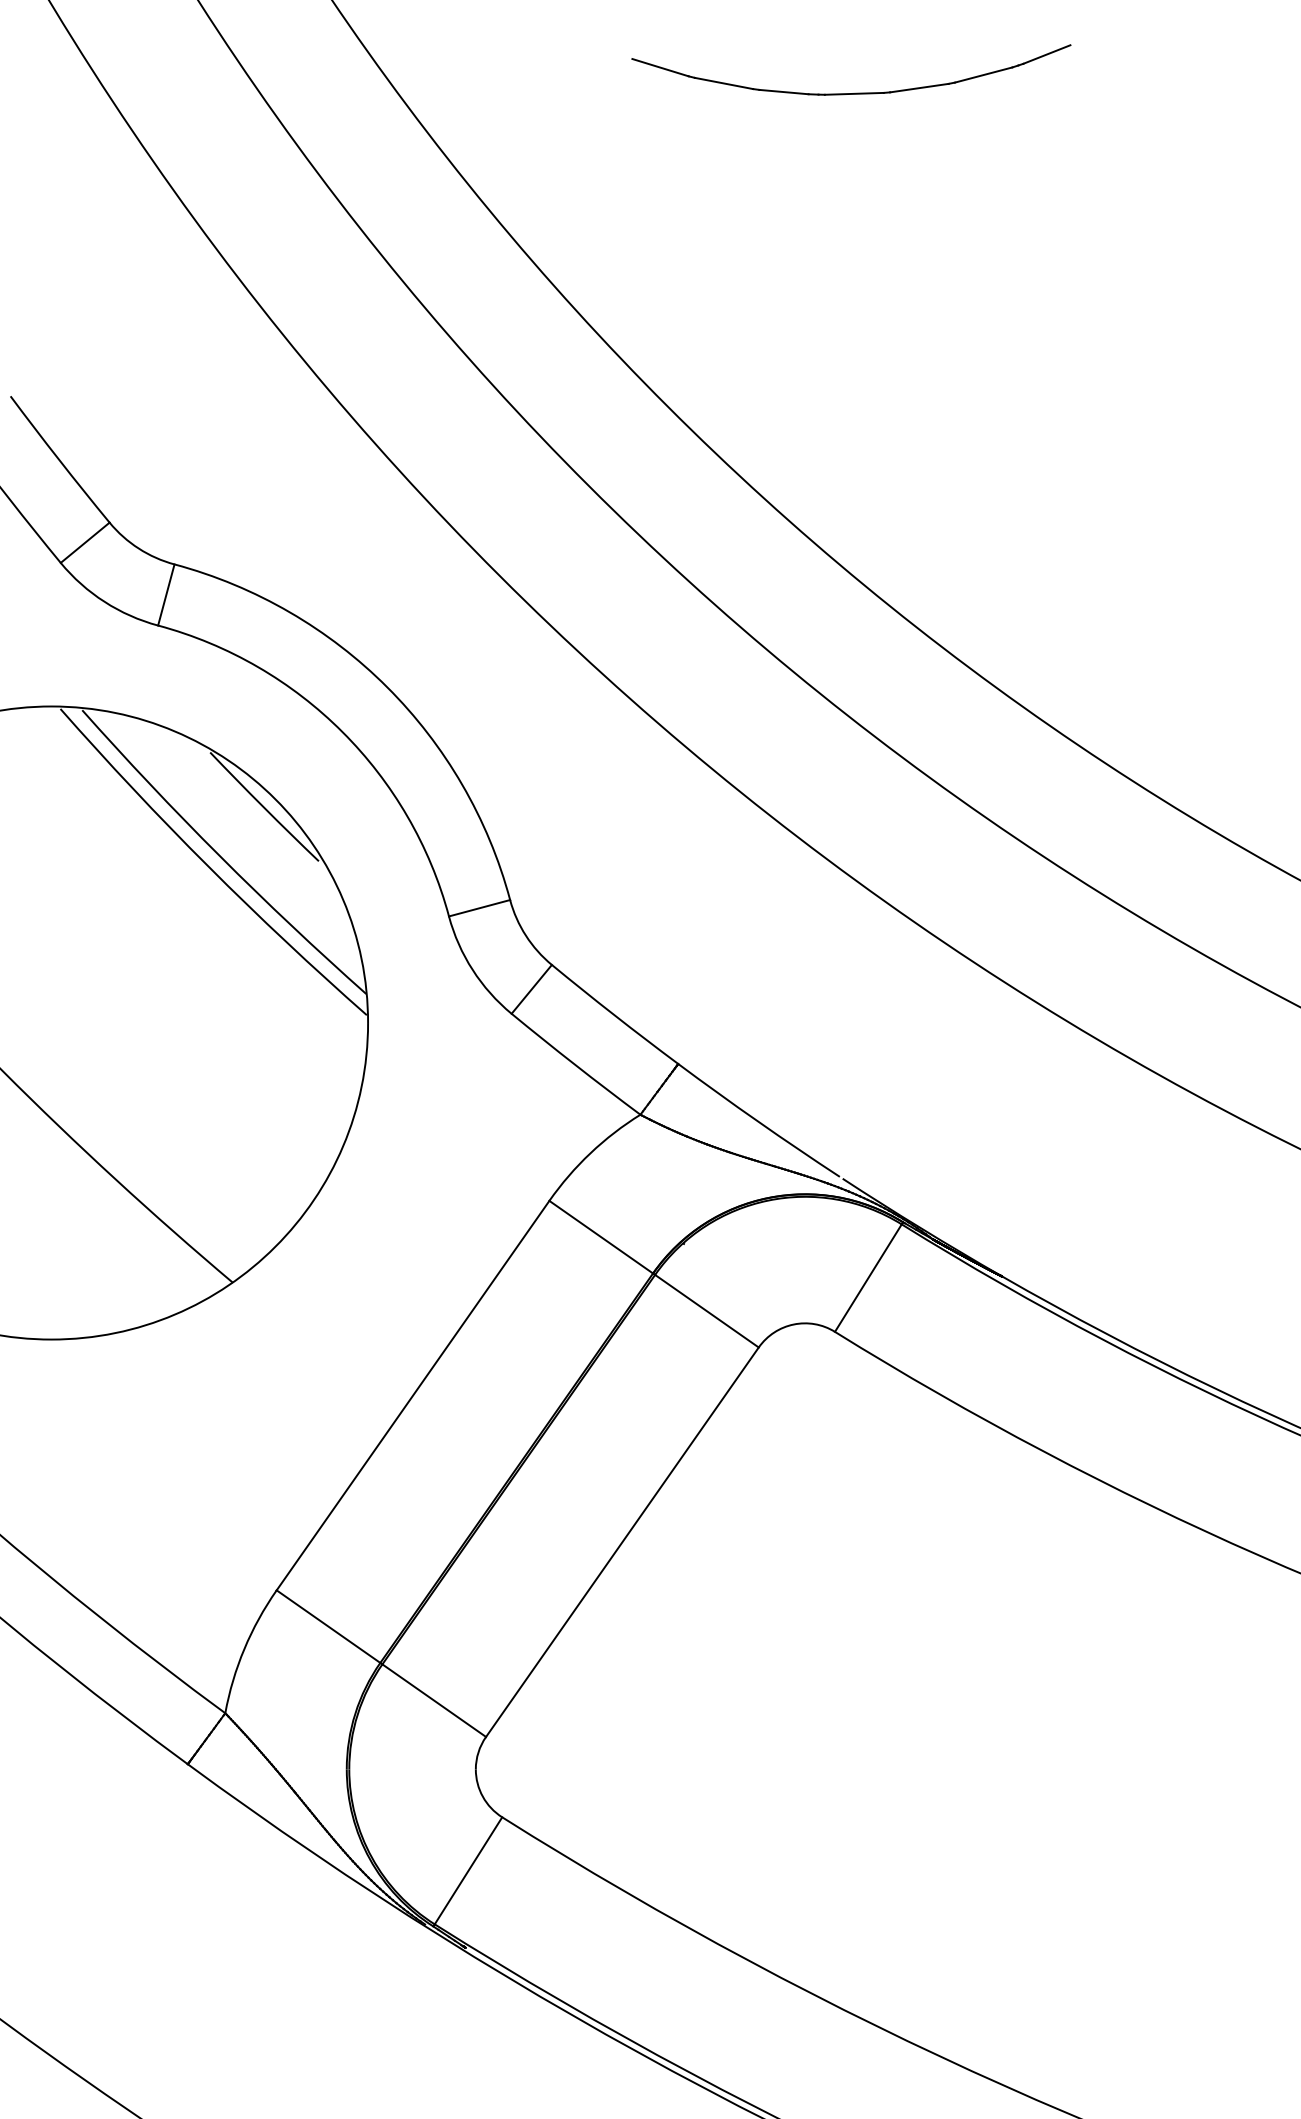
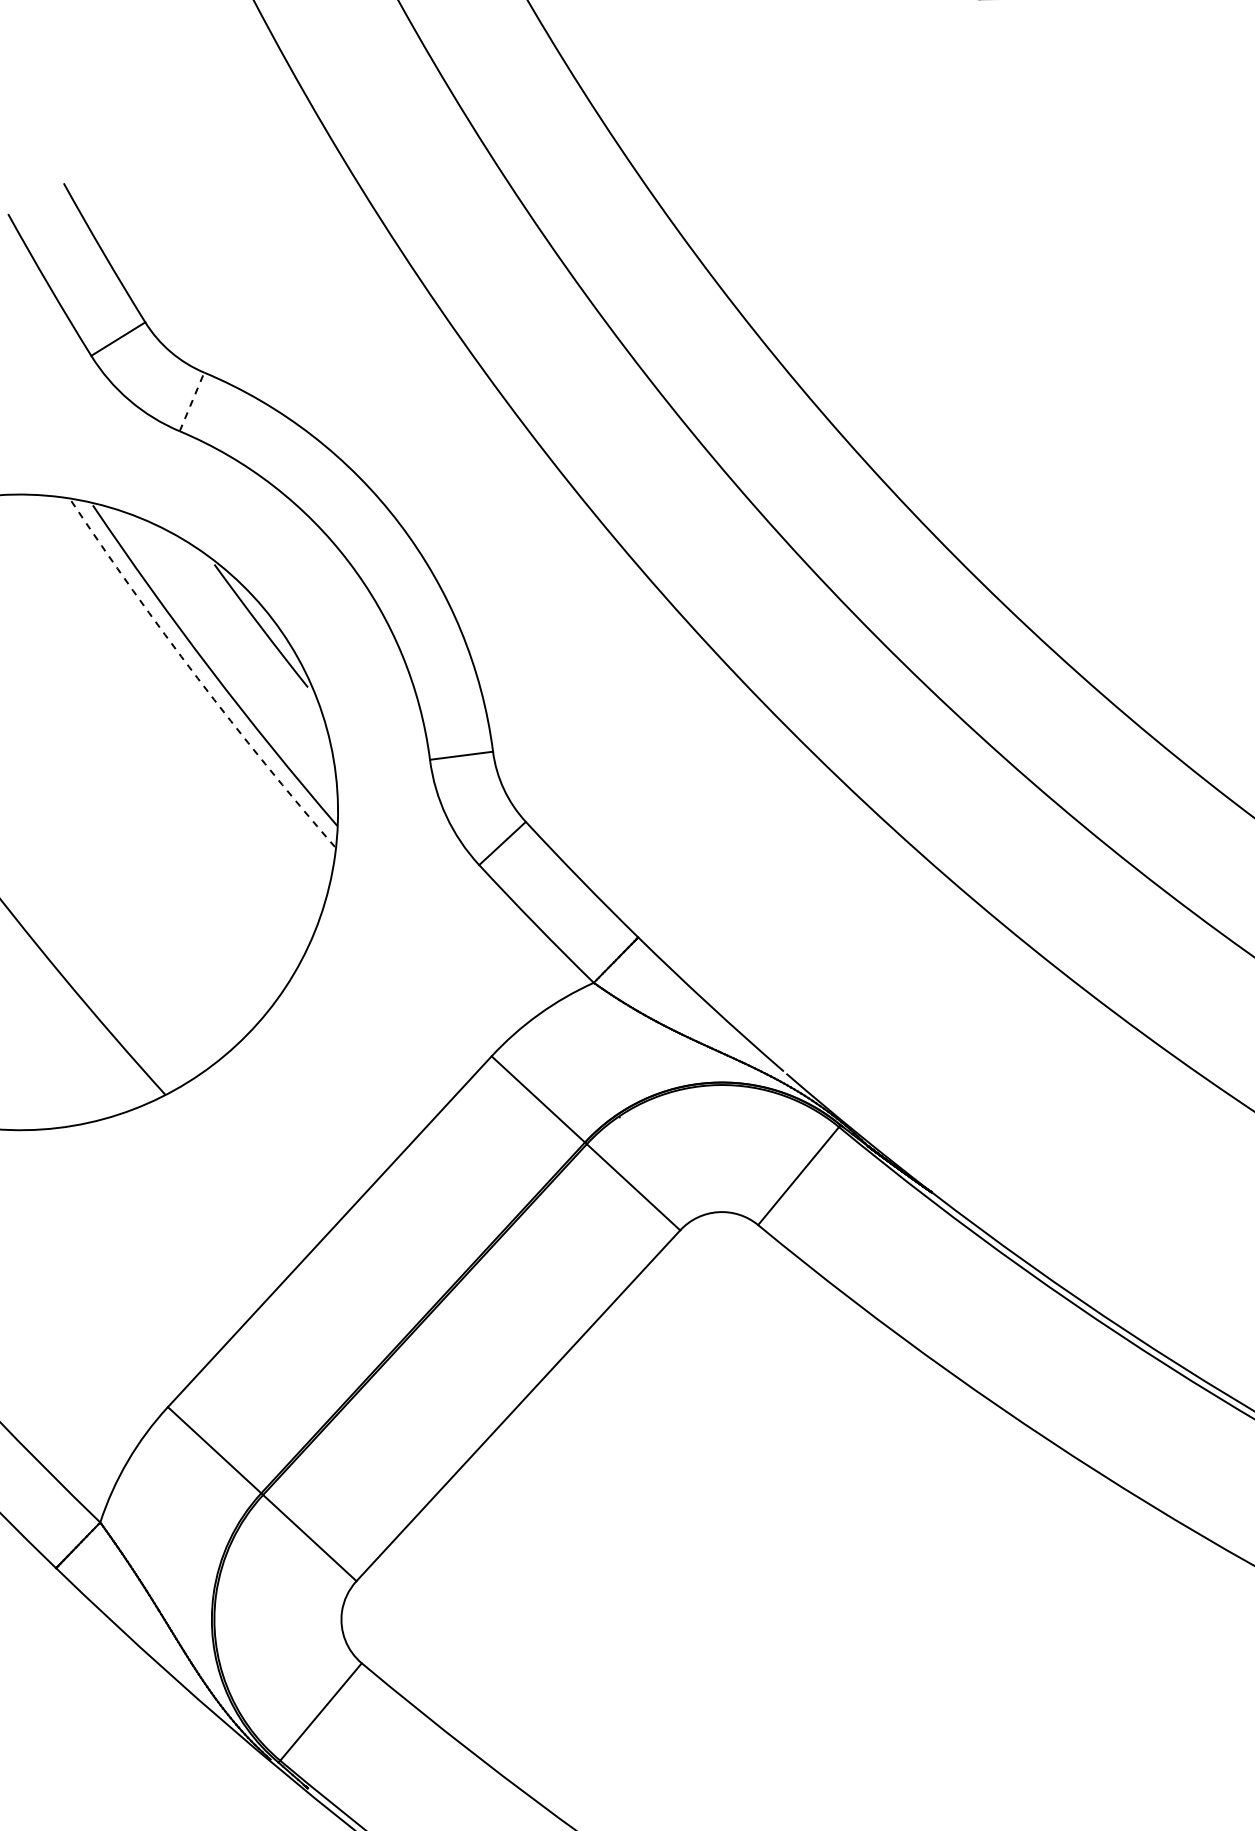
line: (166, 595) -> (192, 402), solid -> dashed
arc: (208, 866) -> (197, 677), solid -> dashed

